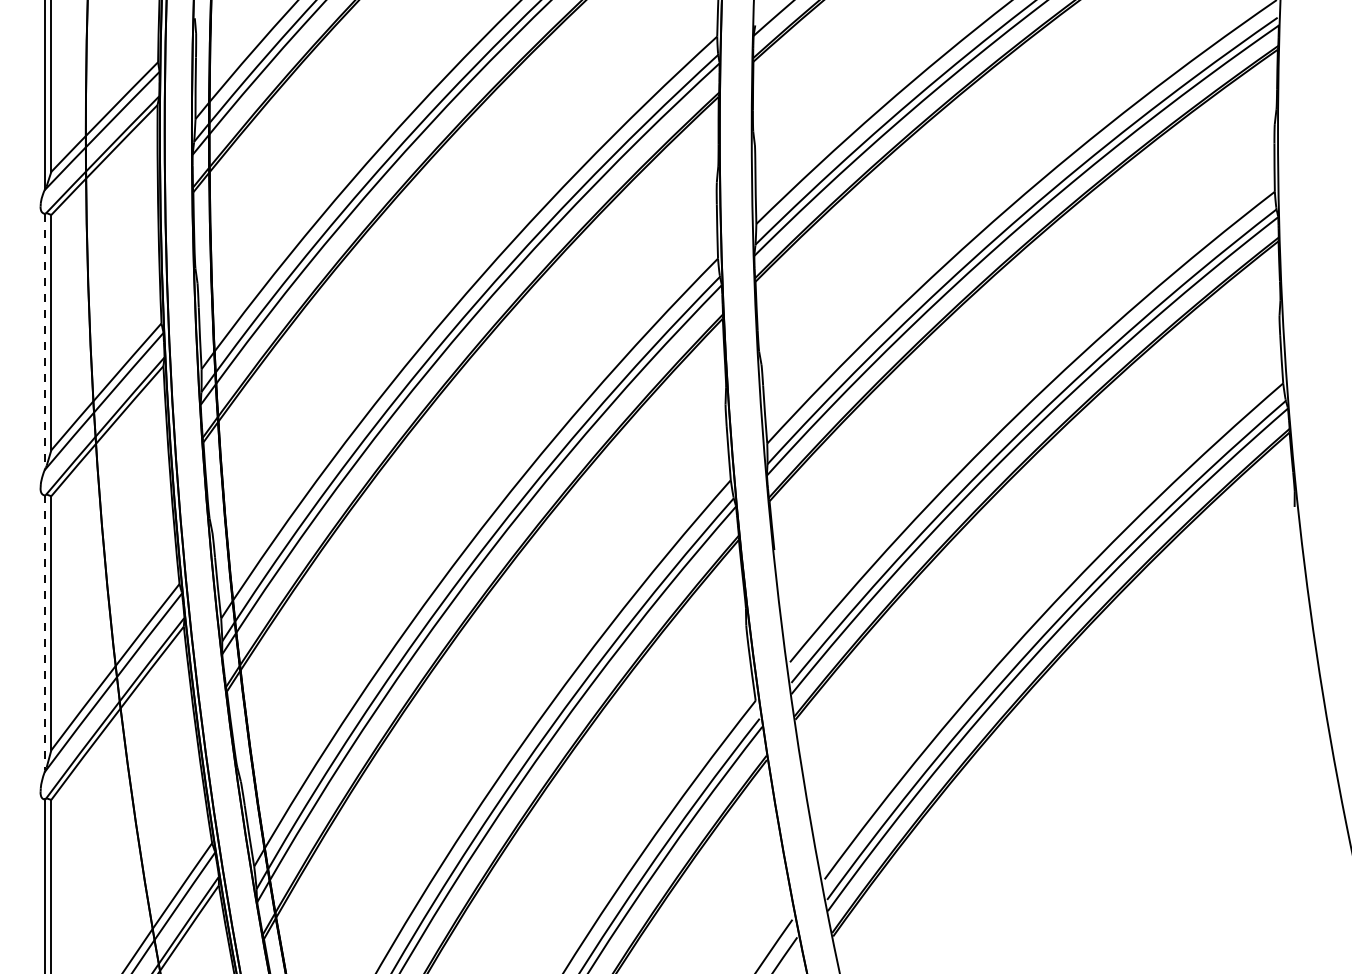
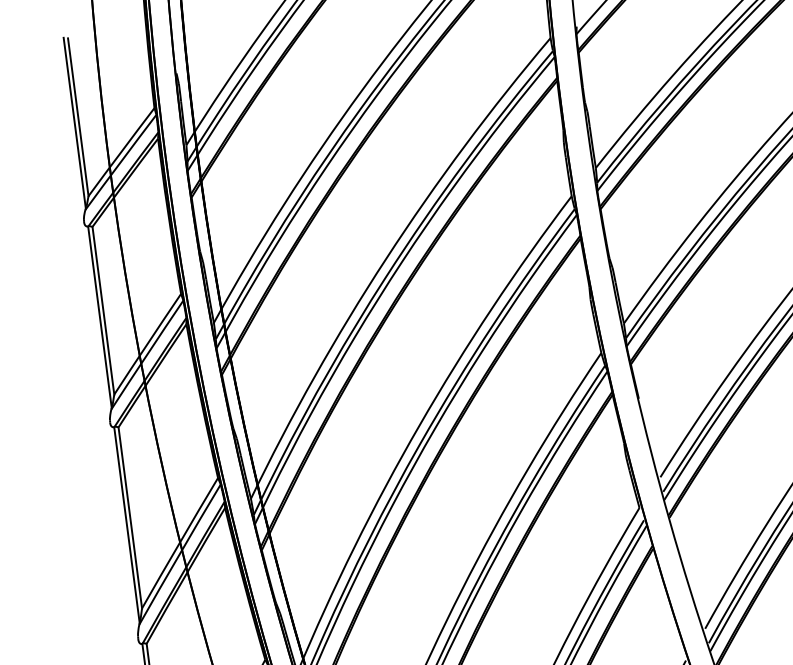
line: (45, 341) -> (100, 317), dashed -> solid
line: (45, 632) -> (127, 525), dashed -> solid

